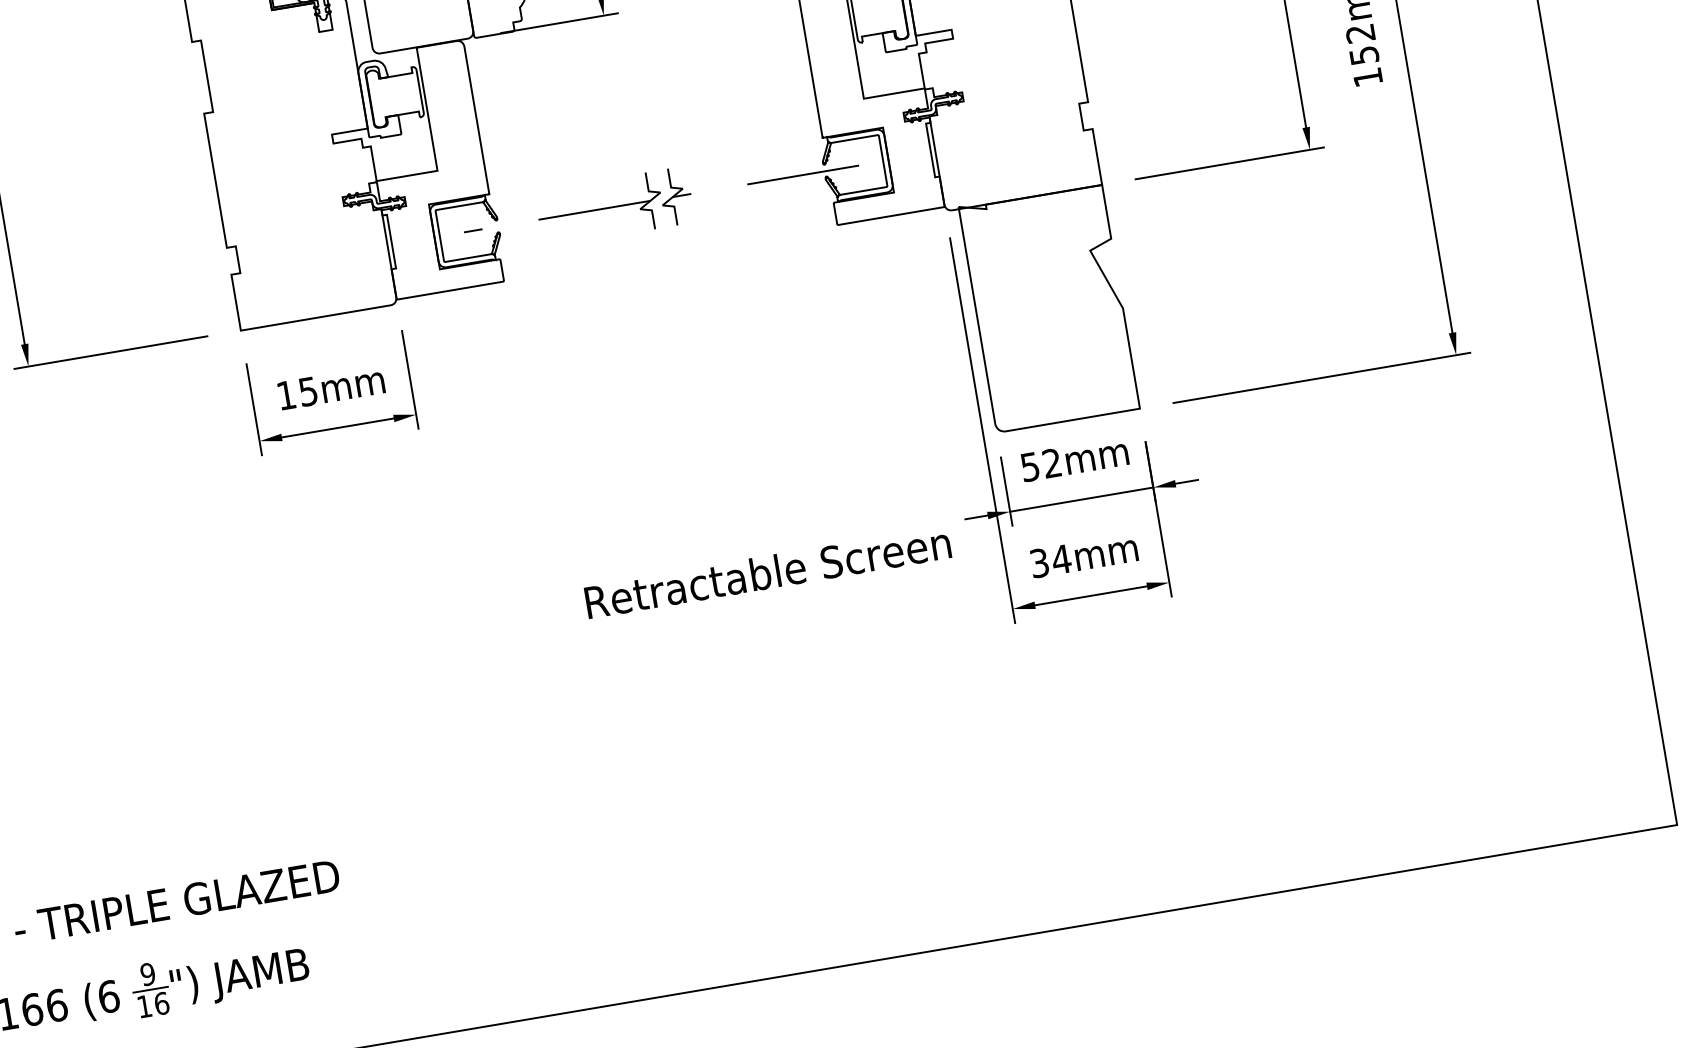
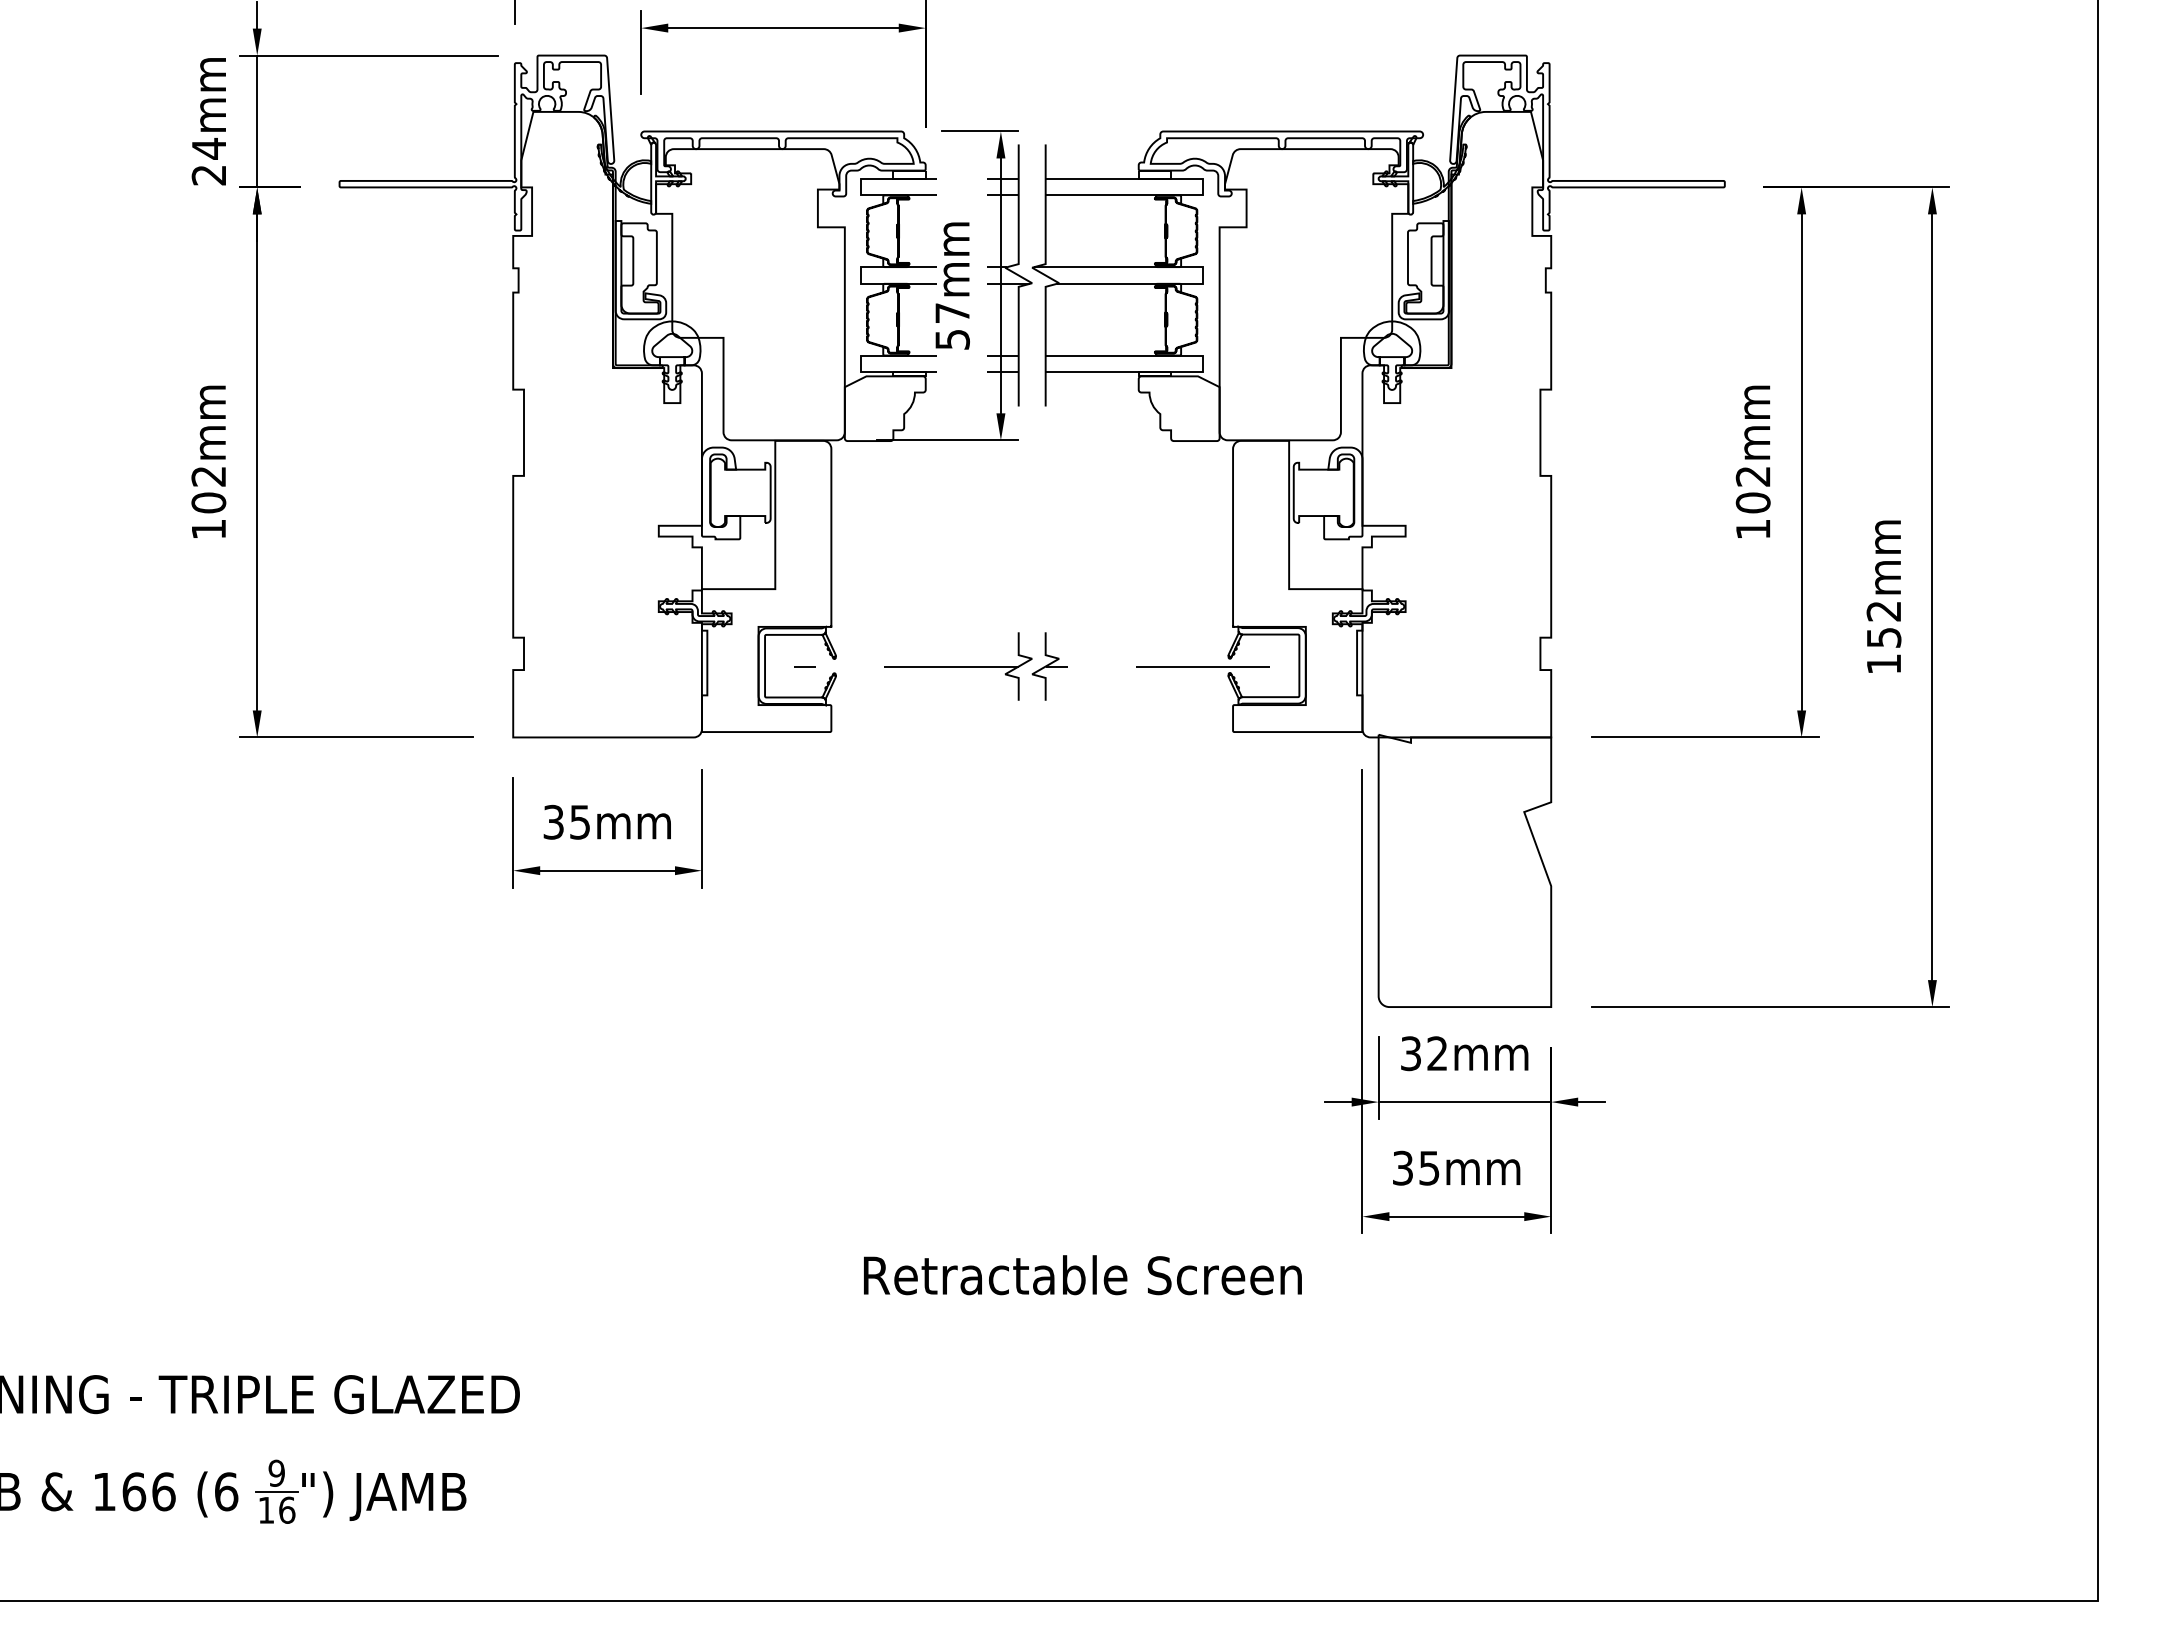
text: (286, 394) -> (553, 821), 15mm -> 35mm
text: (1029, 466) -> (1410, 1053), 52mm -> 32mm
text: (1061, 559) -> (1429, 1168), 34mm -> 35mm
text: (767, 572) -> (1082, 1275), moved

